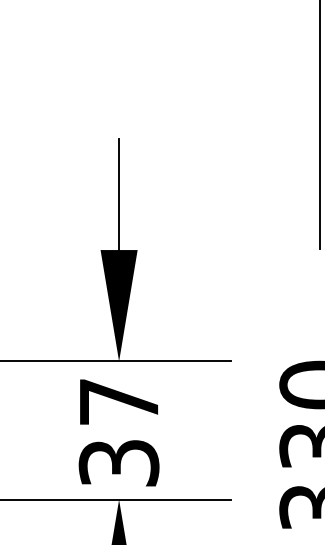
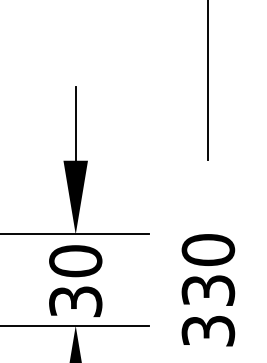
text: (118, 402) -> (75, 261), 37 -> 30

